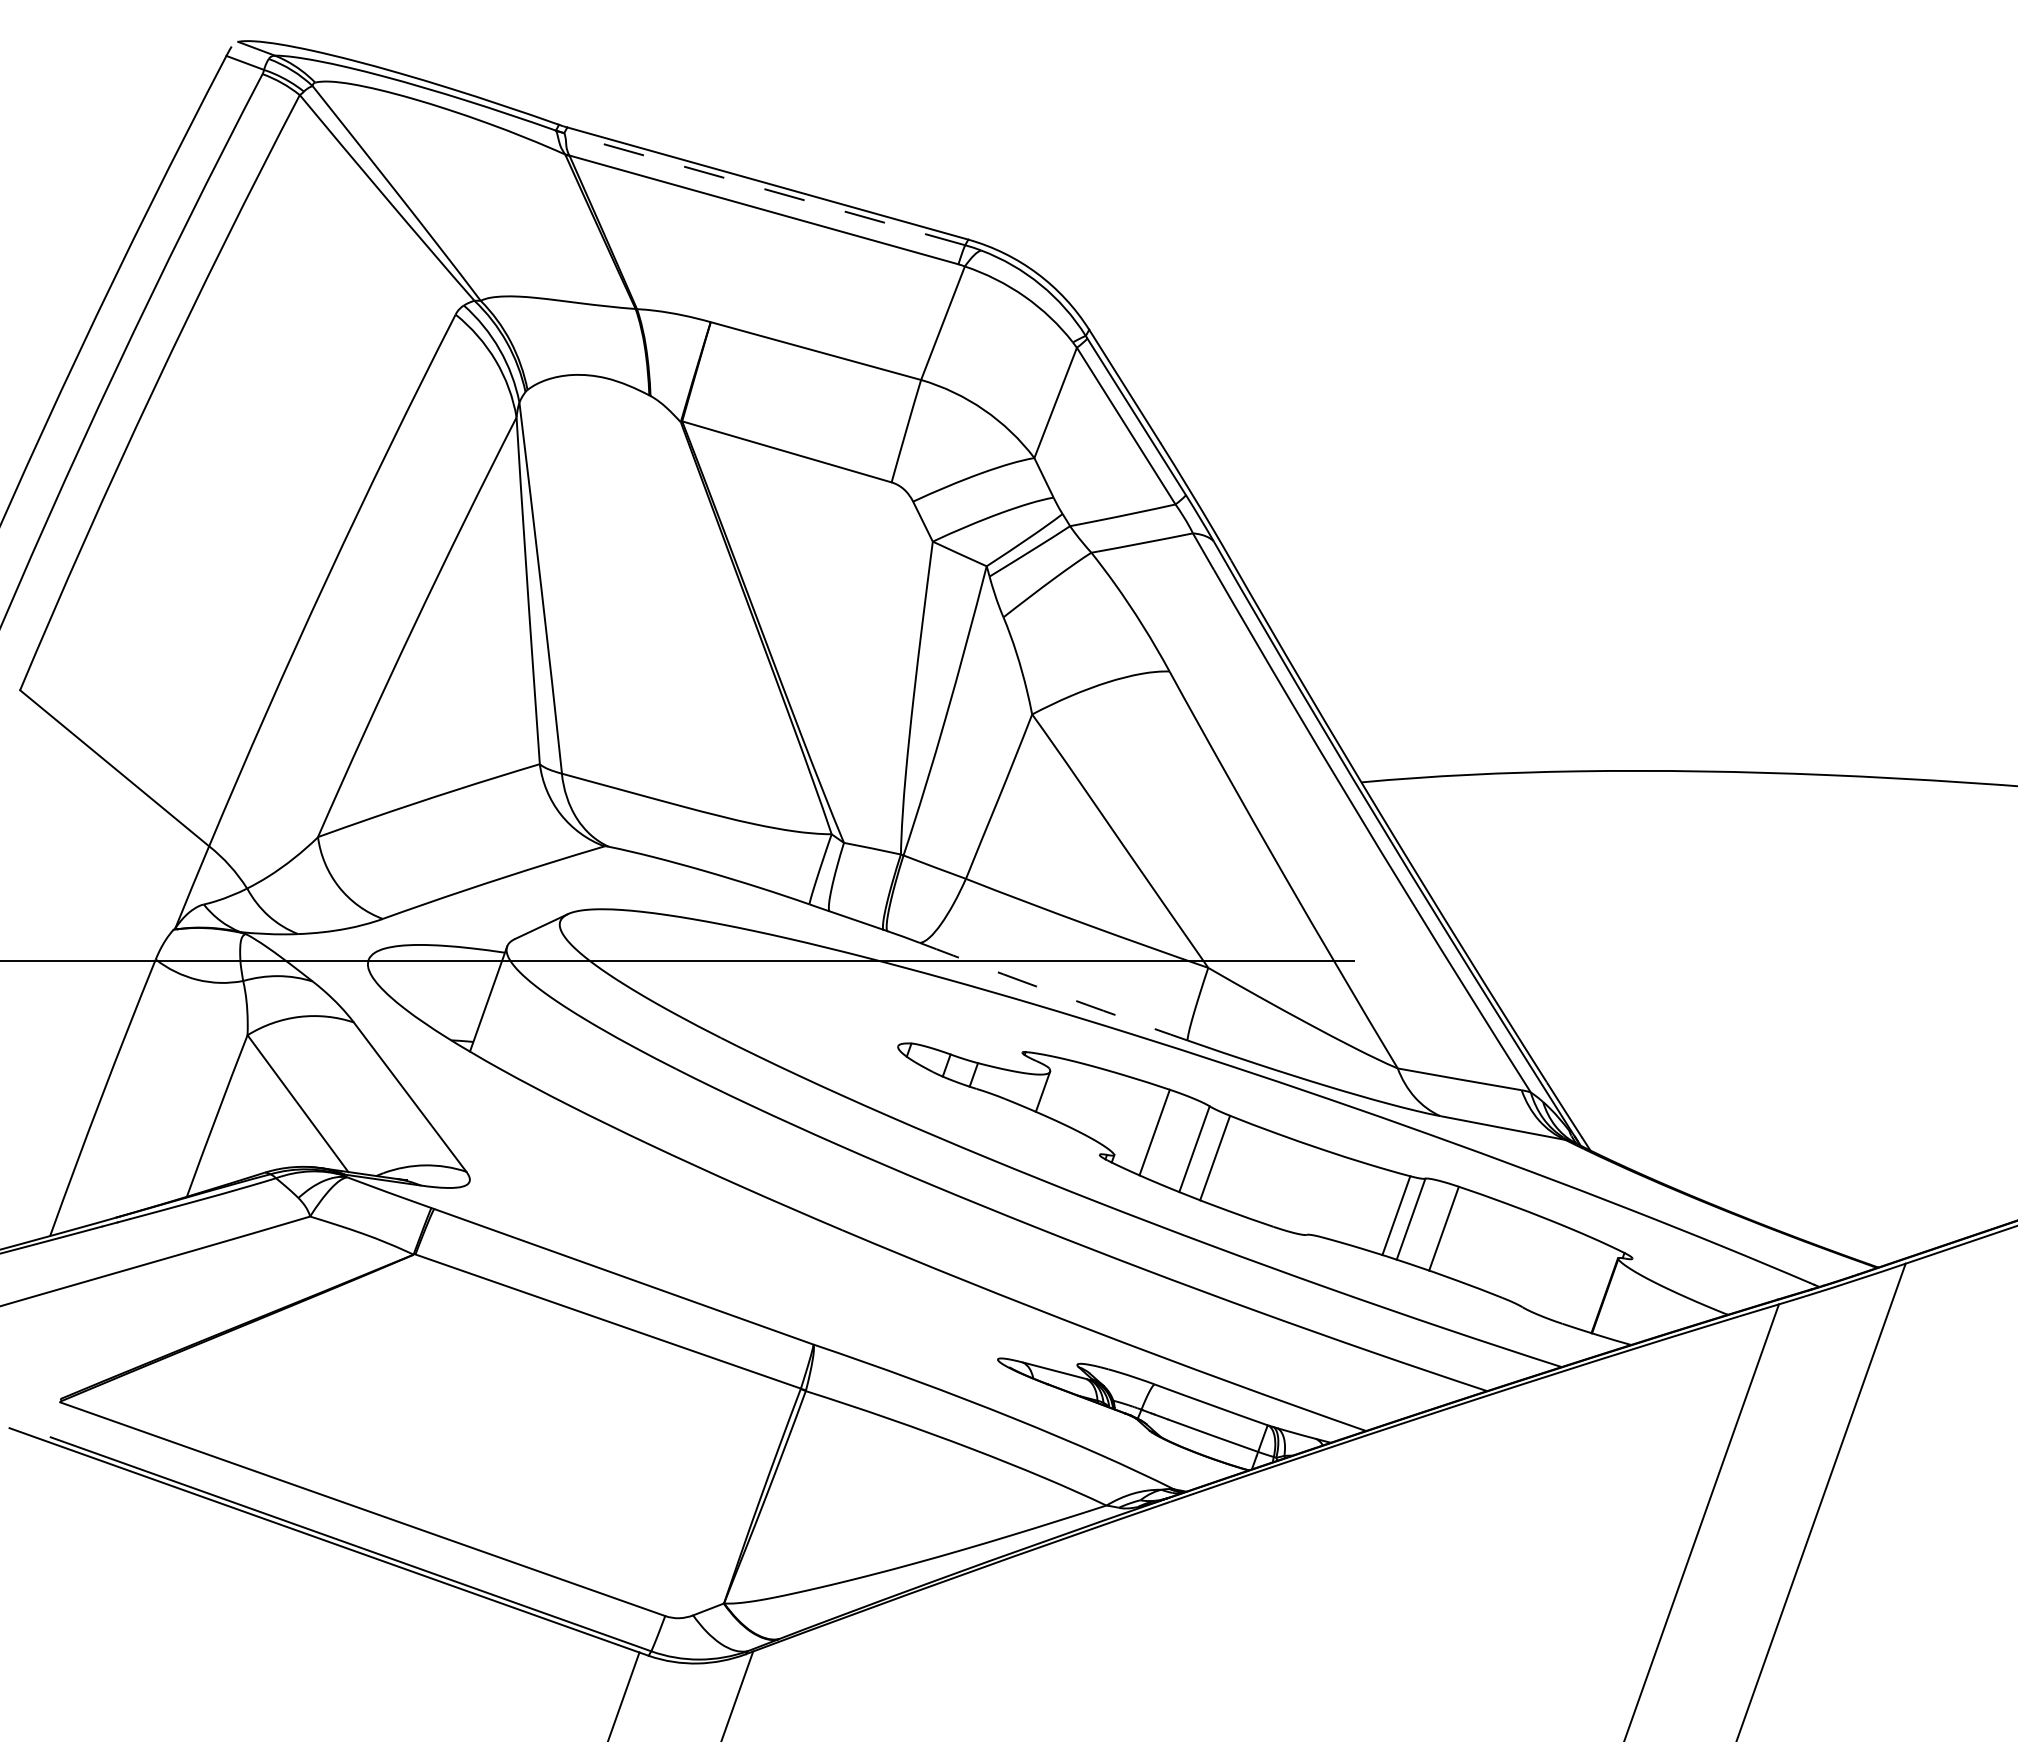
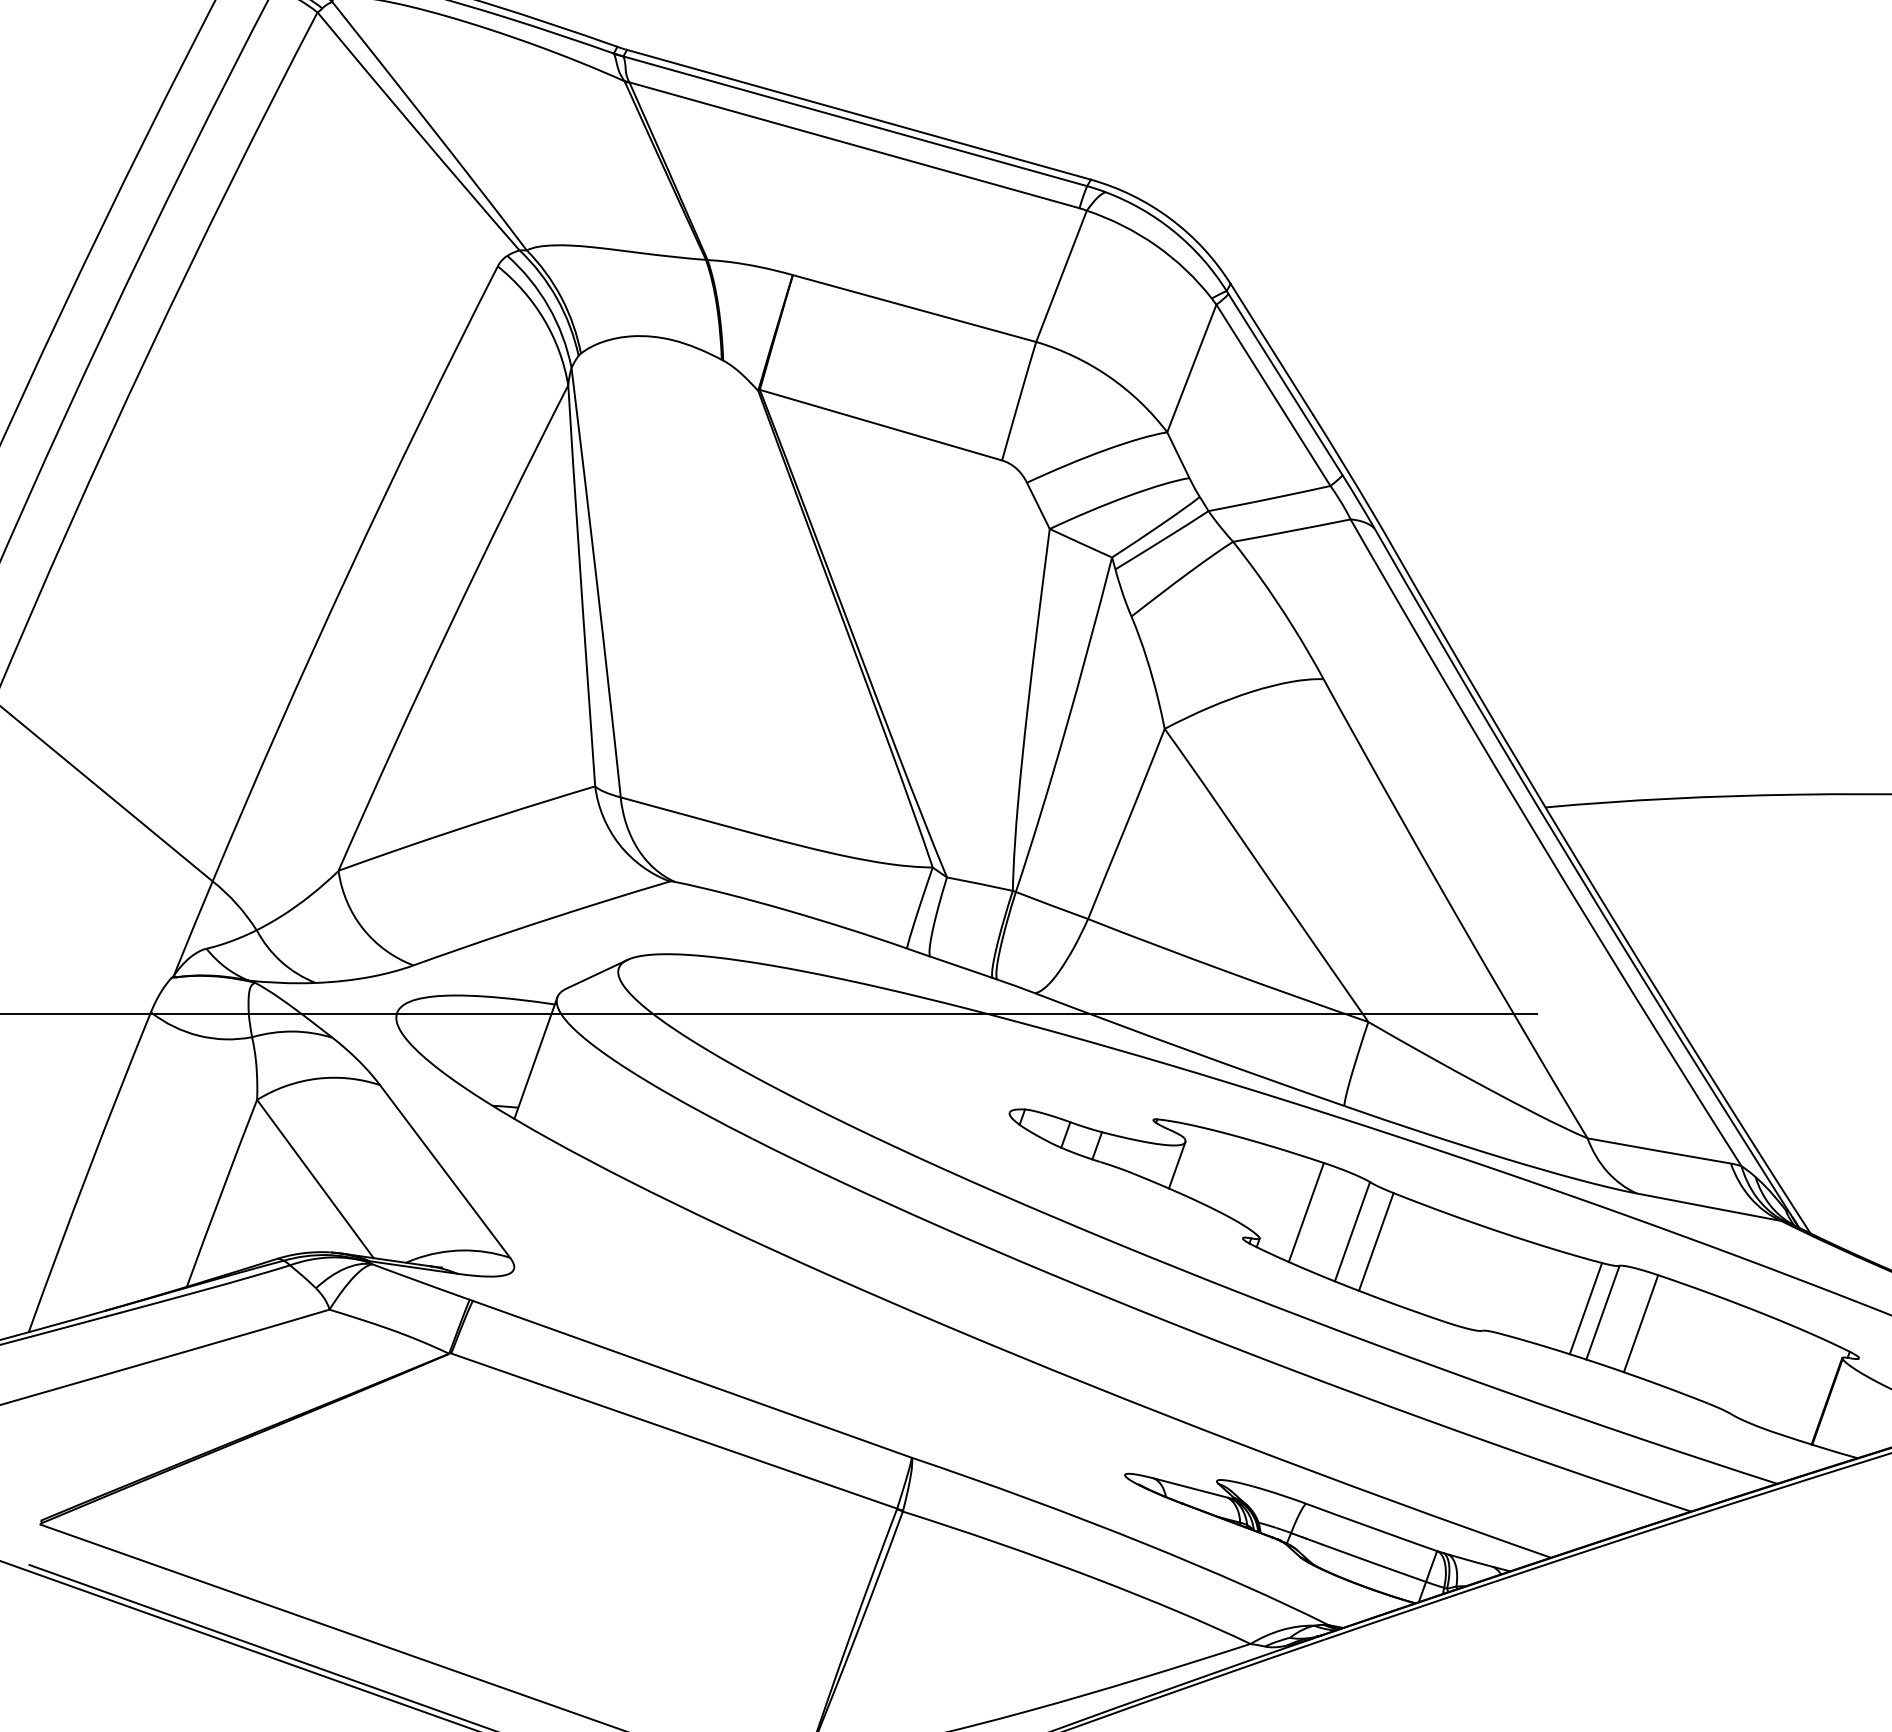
line: (764, 189) -> (855, 121), dashed -> solid
arc: (1053, 992) -> (1189, 1050), dashed -> solid

